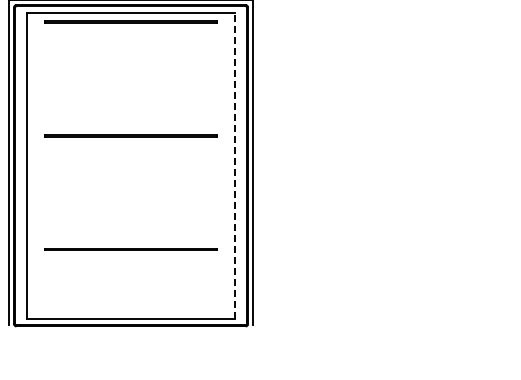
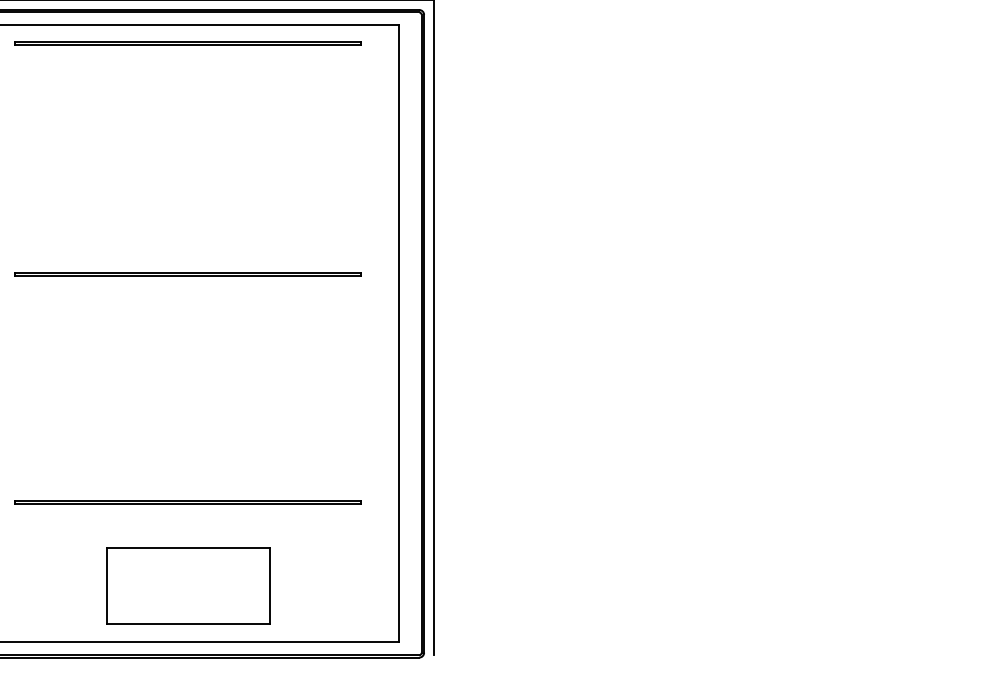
line: (235, 165) -> (398, 333), dashed -> solid
part: (130, 290) -> (187, 585), added

